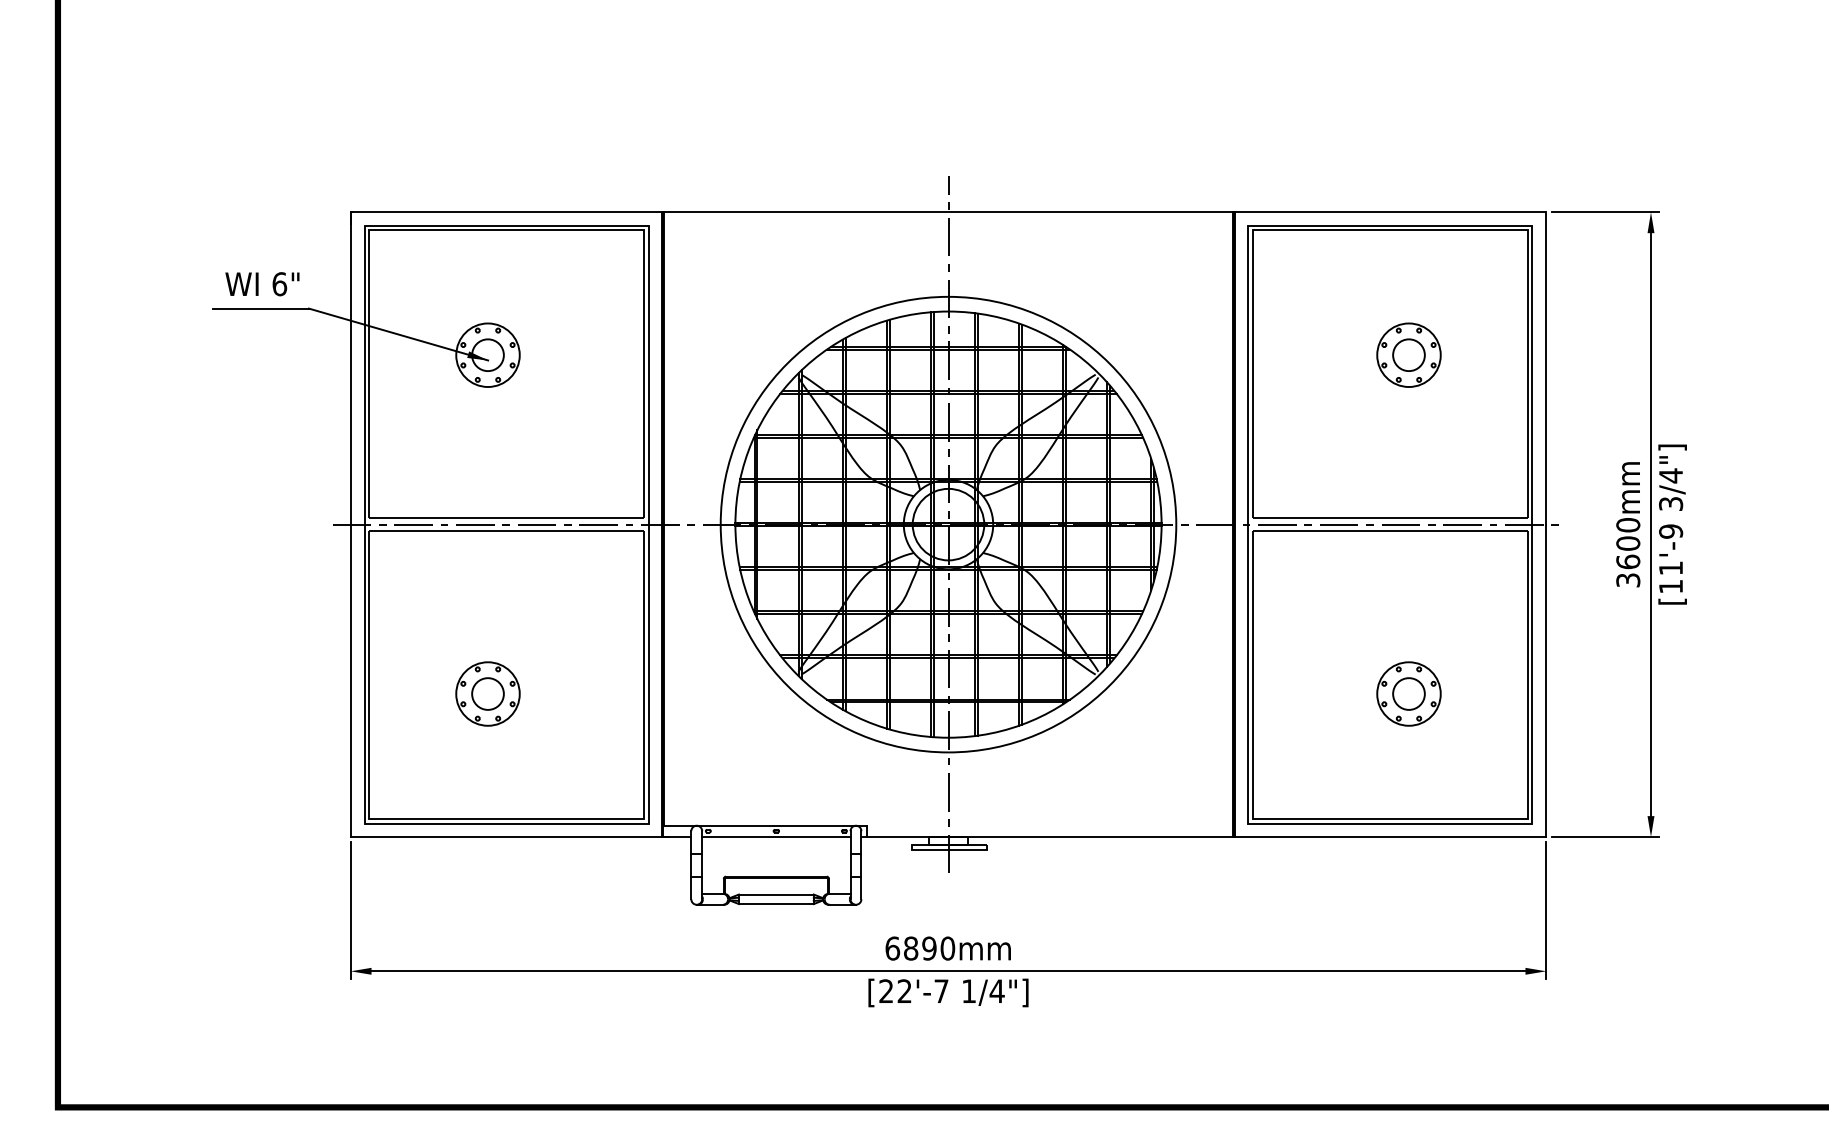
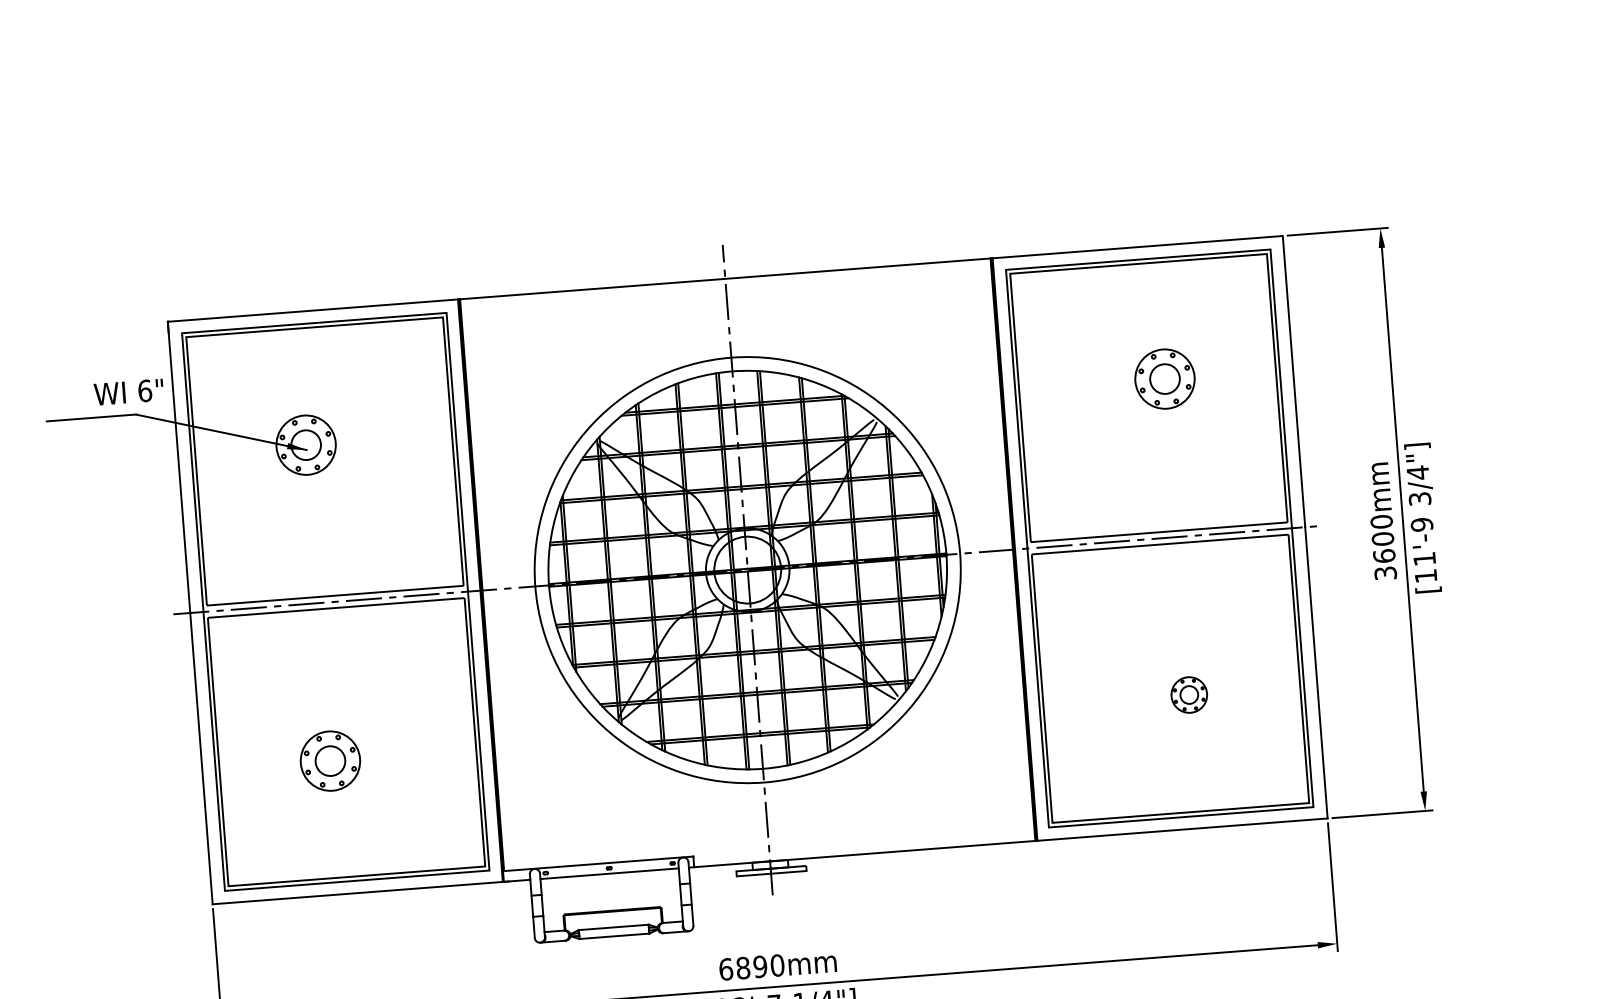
text: (262, 284) -> (129, 392), moved
part: (1408, 693) -> (1188, 694), size x0.6

